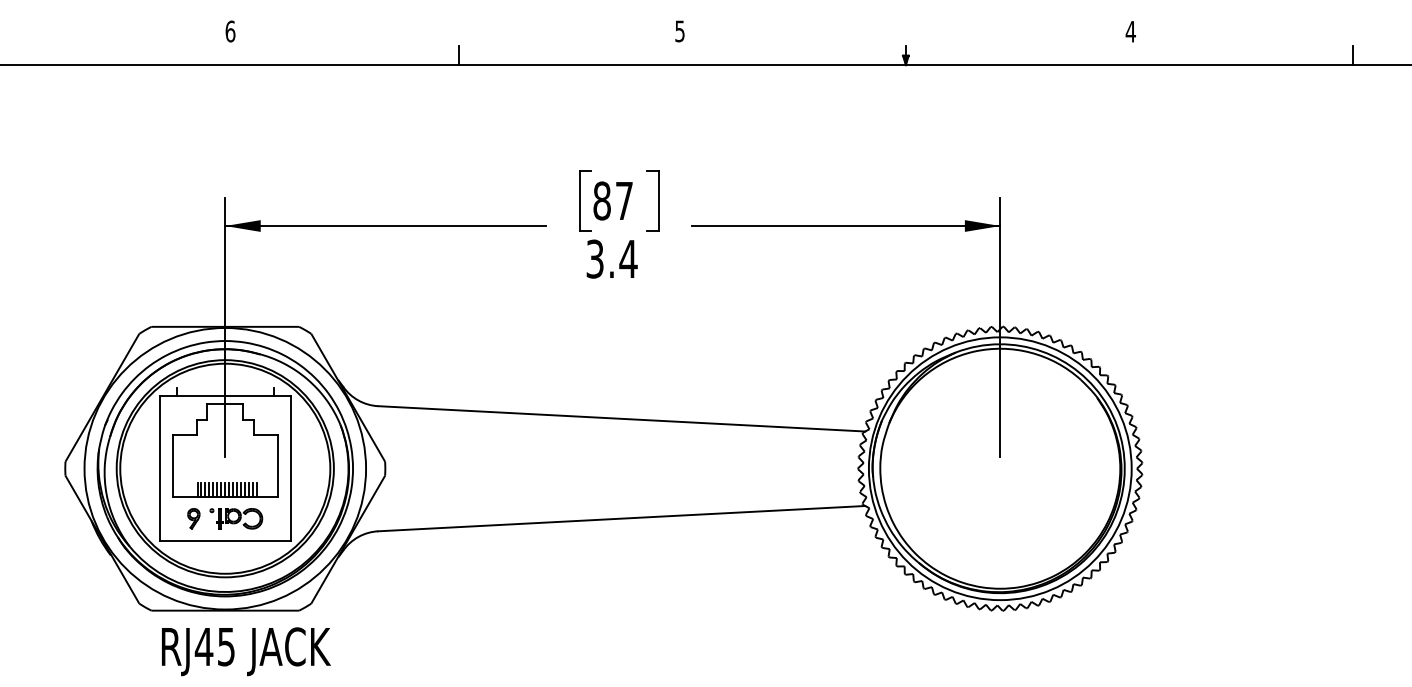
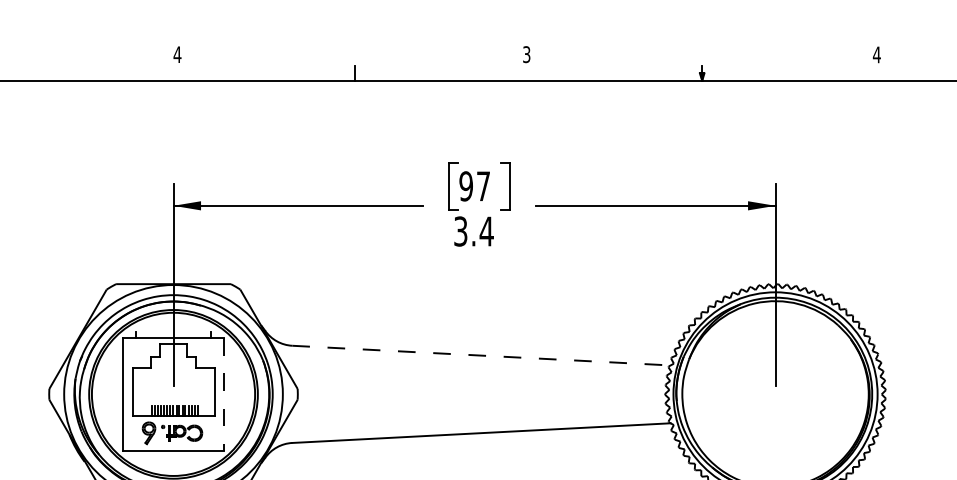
text: (679, 30) -> (526, 53), 5 -> 3
text: (230, 31) -> (177, 54), 6 -> 4
text: (601, 200) -> (465, 185), 87 -> 97
line: (621, 418) -> (481, 355), solid -> dashed
line: (290, 469) -> (224, 394), solid -> dashed
part: (193, 518) -> (148, 433), size x1.4

